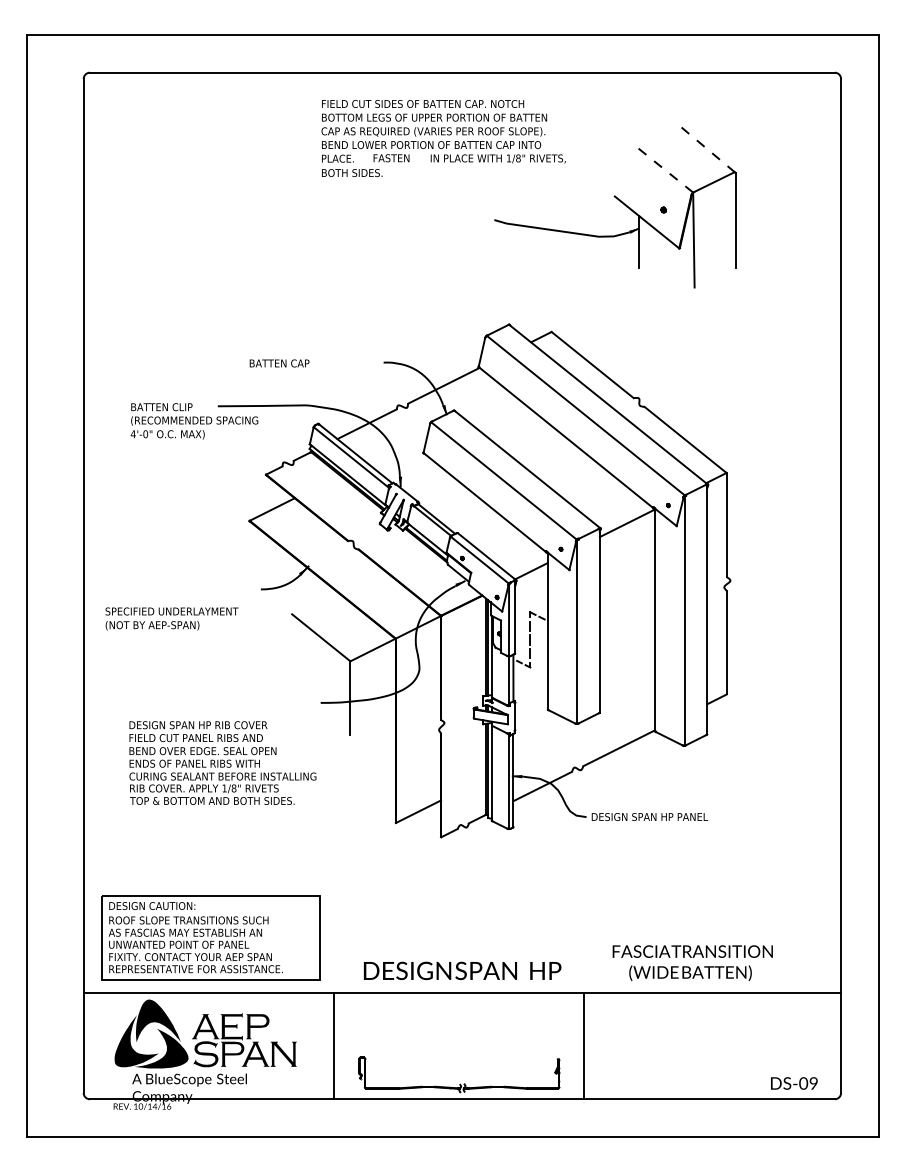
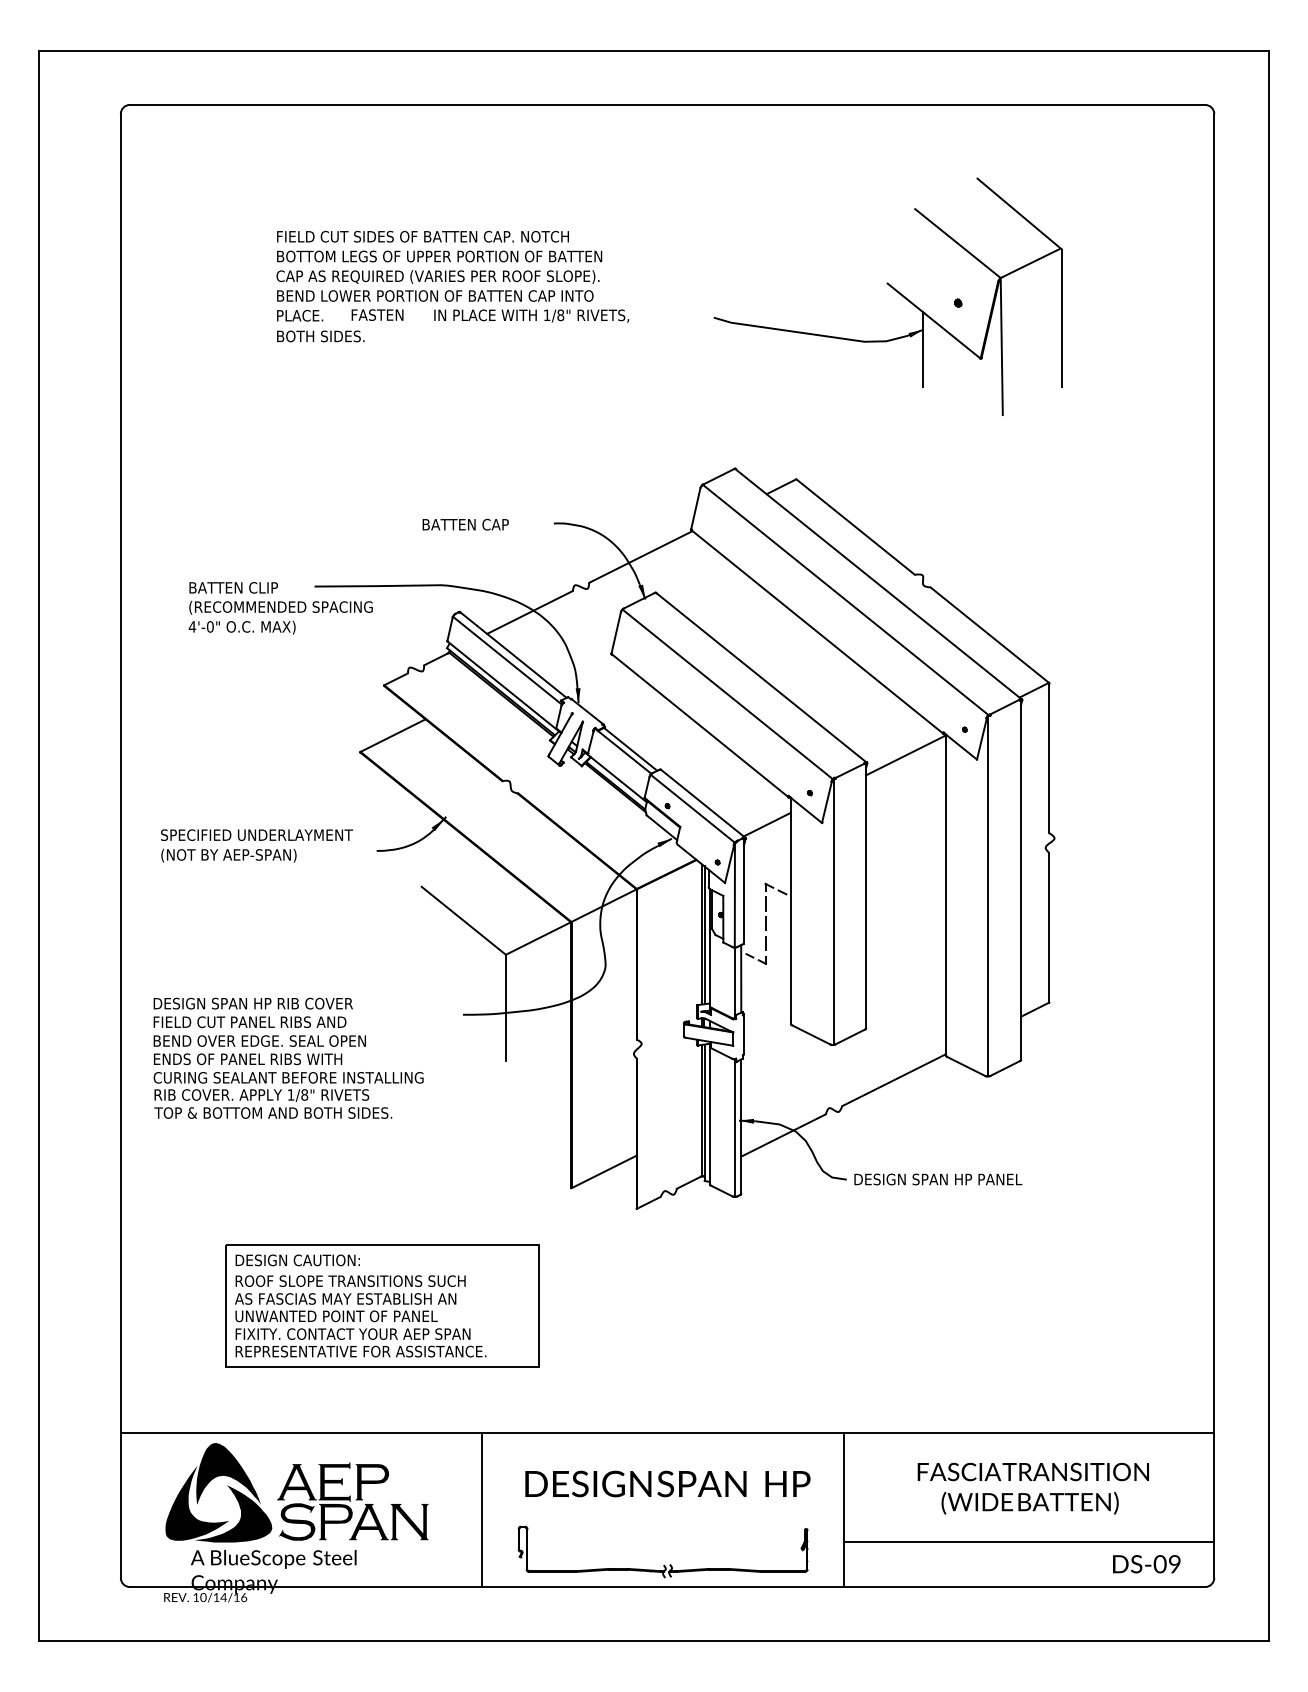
text: (443, 138) -> (452, 286), moved
line: (706, 148) -> (1019, 214), dashed -> solid
line: (663, 168) -> (957, 243), dashed -> solid
text: (279, 363) -> (465, 524), moved
text: (171, 618) -> (256, 845), moved
text: (222, 762) -> (288, 1057), moved
part: (210, 937) -> (381, 1305), moved
text: (692, 962) -> (1032, 1487), moved
text: (462, 970) -> (667, 1483), moved
line: (712, 1067) -> (1028, 1541), added

